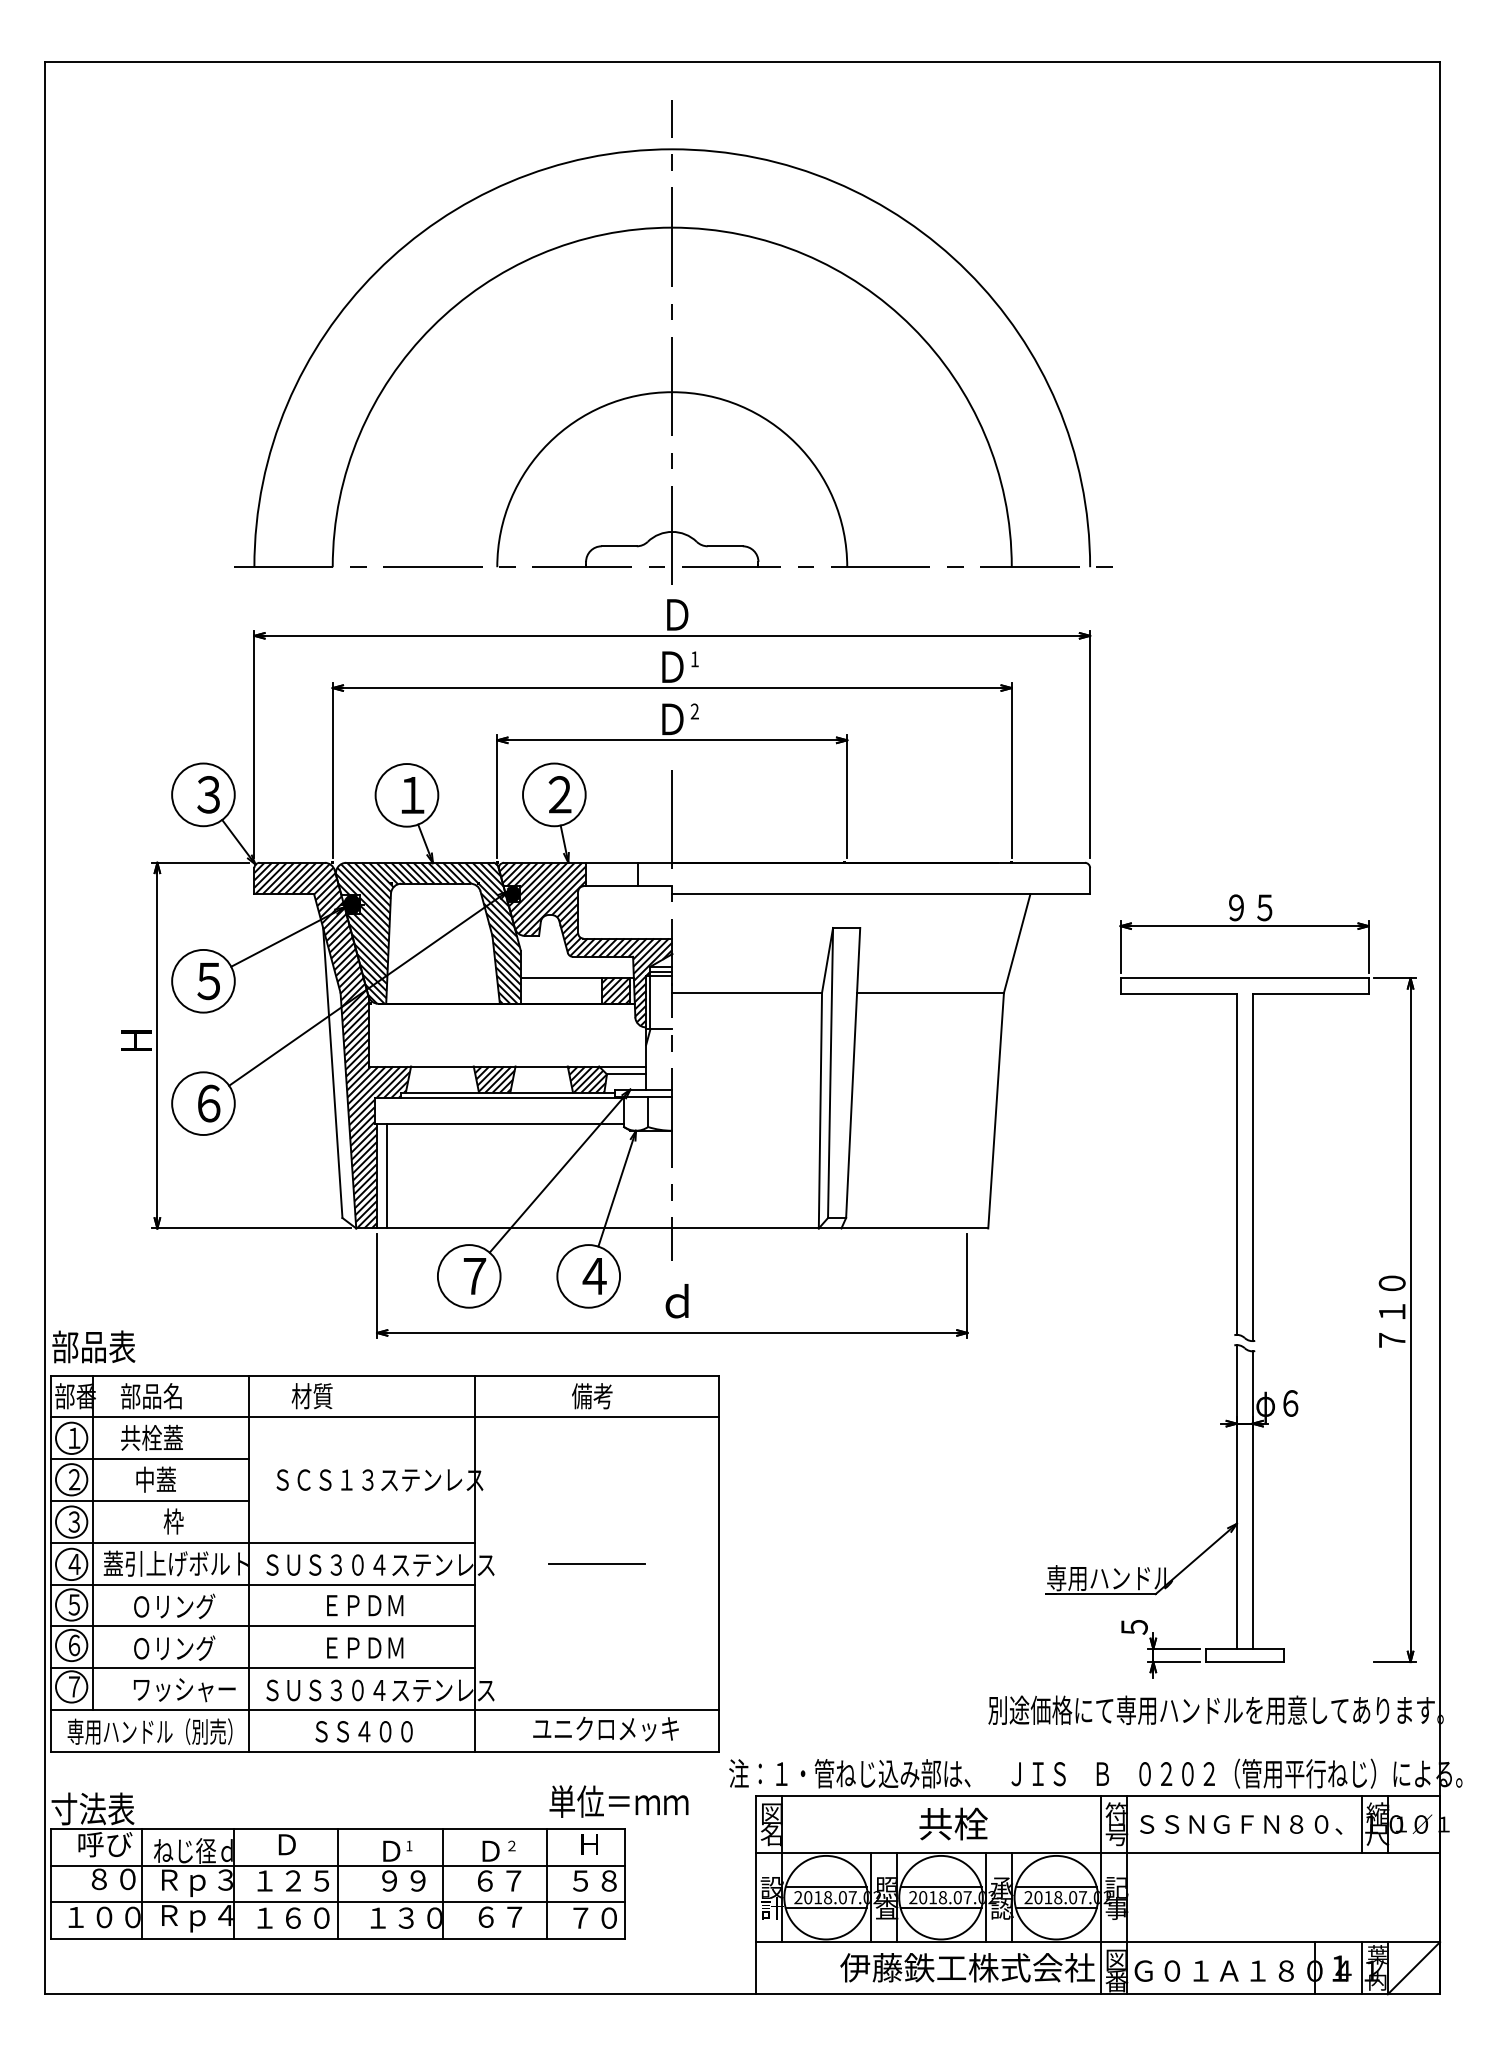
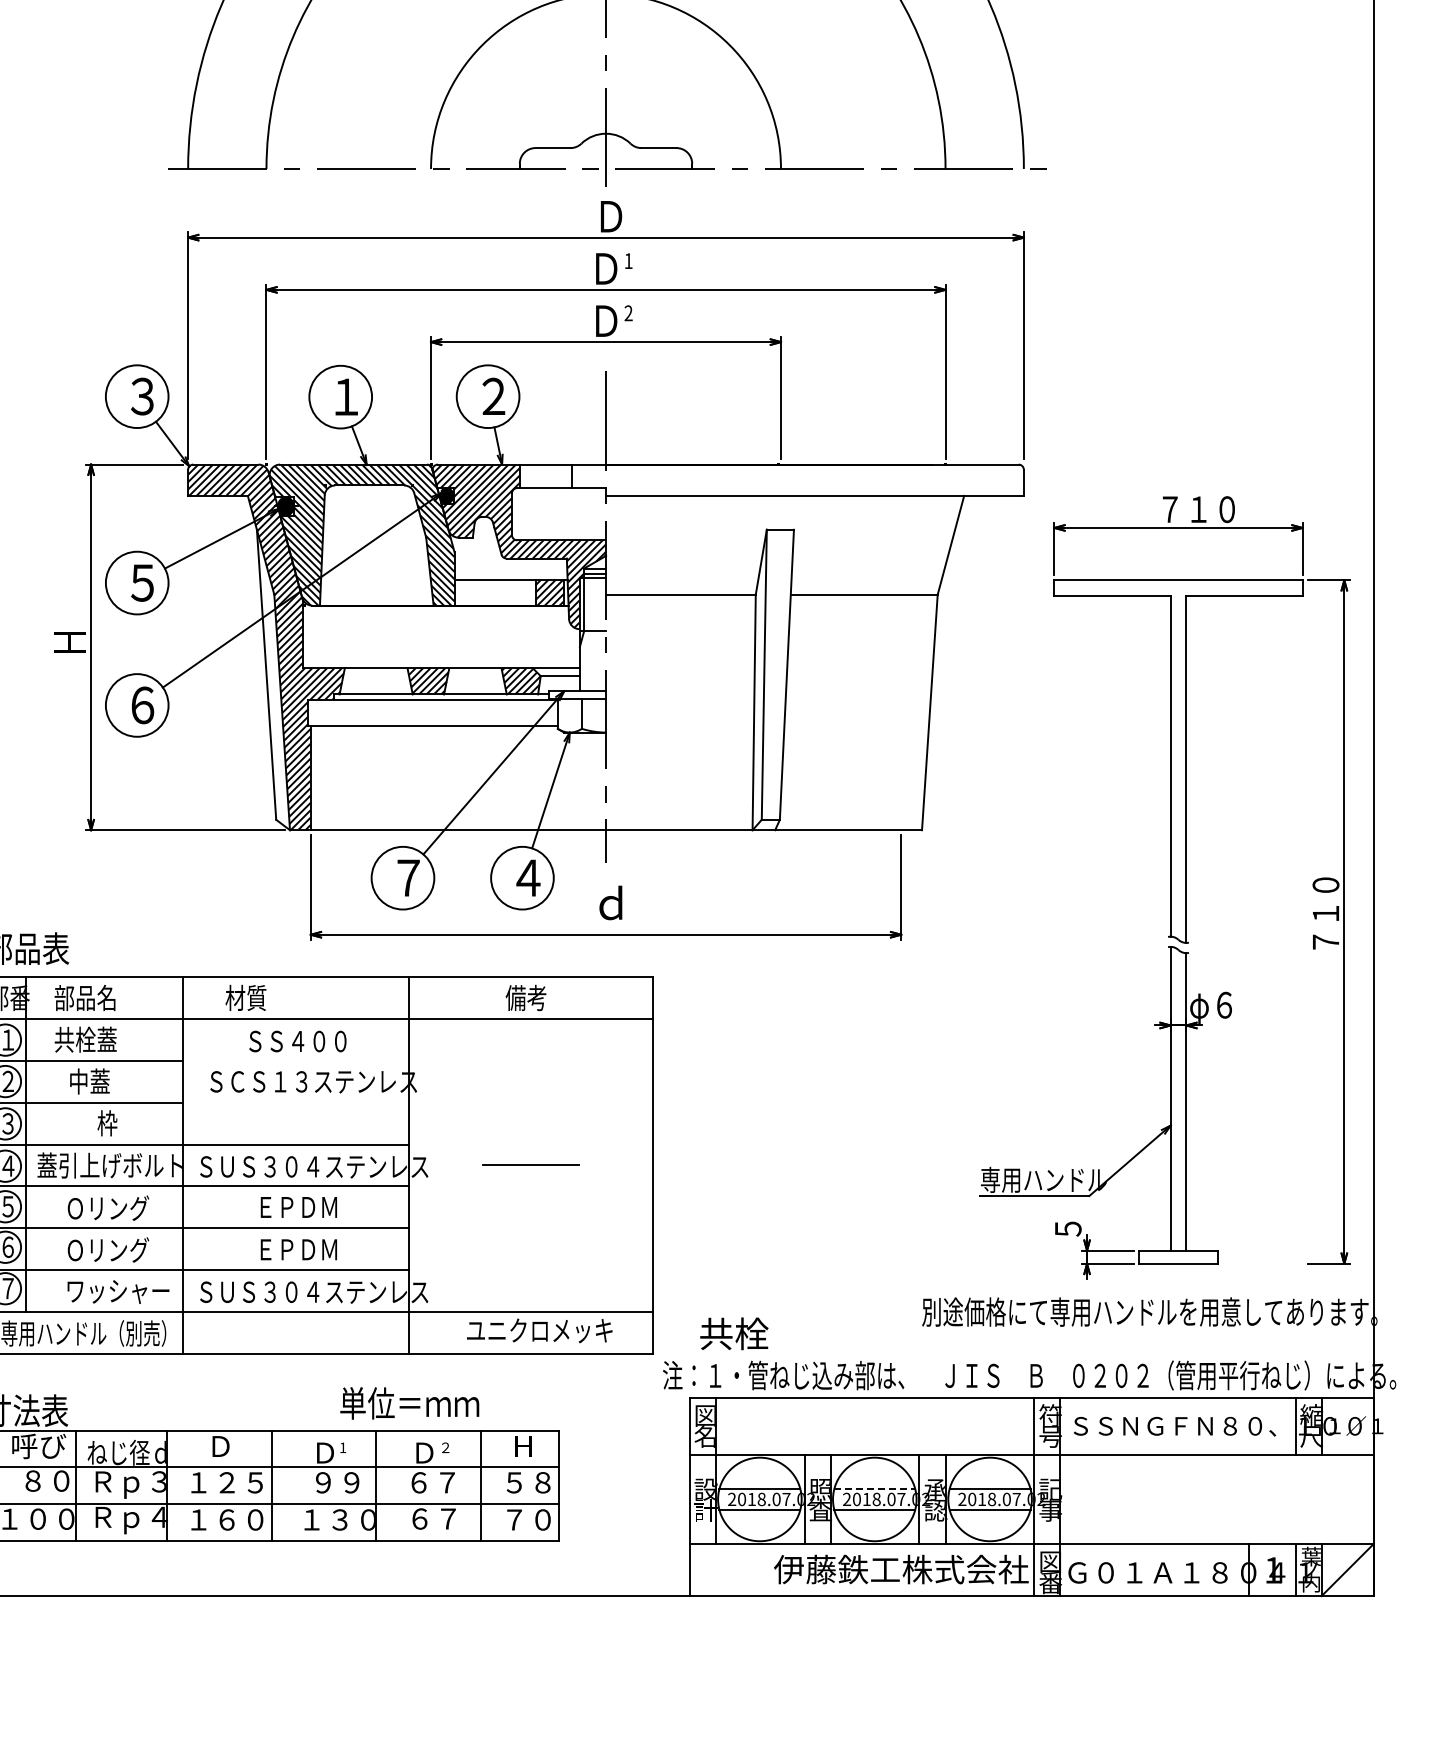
text: (1265, 907) -> (1199, 509), ９５ -> ７１０
line: (387, 1175) -> (321, 777), removed
text: (363, 1731) -> (297, 1041), moved
text: (618, 1801) -> (409, 1403), moved
text: (953, 1823) -> (734, 1333), moved
line: (941, 1887) -> (875, 1489), solid -> dashed

